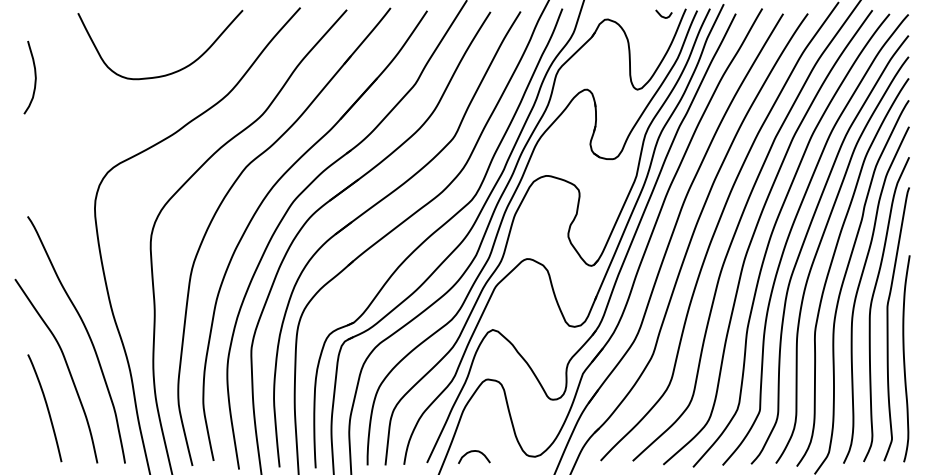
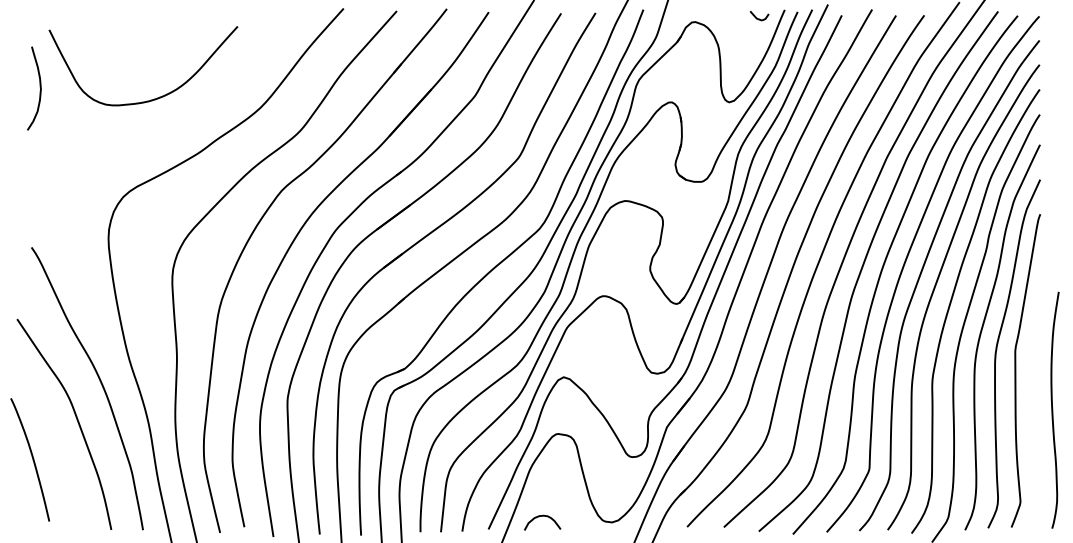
curve: (166, 74) -> (150, 99), moved
curve: (905, 358) -> (1053, 409), moved
curve: (45, 406) -> (31, 457), moved

